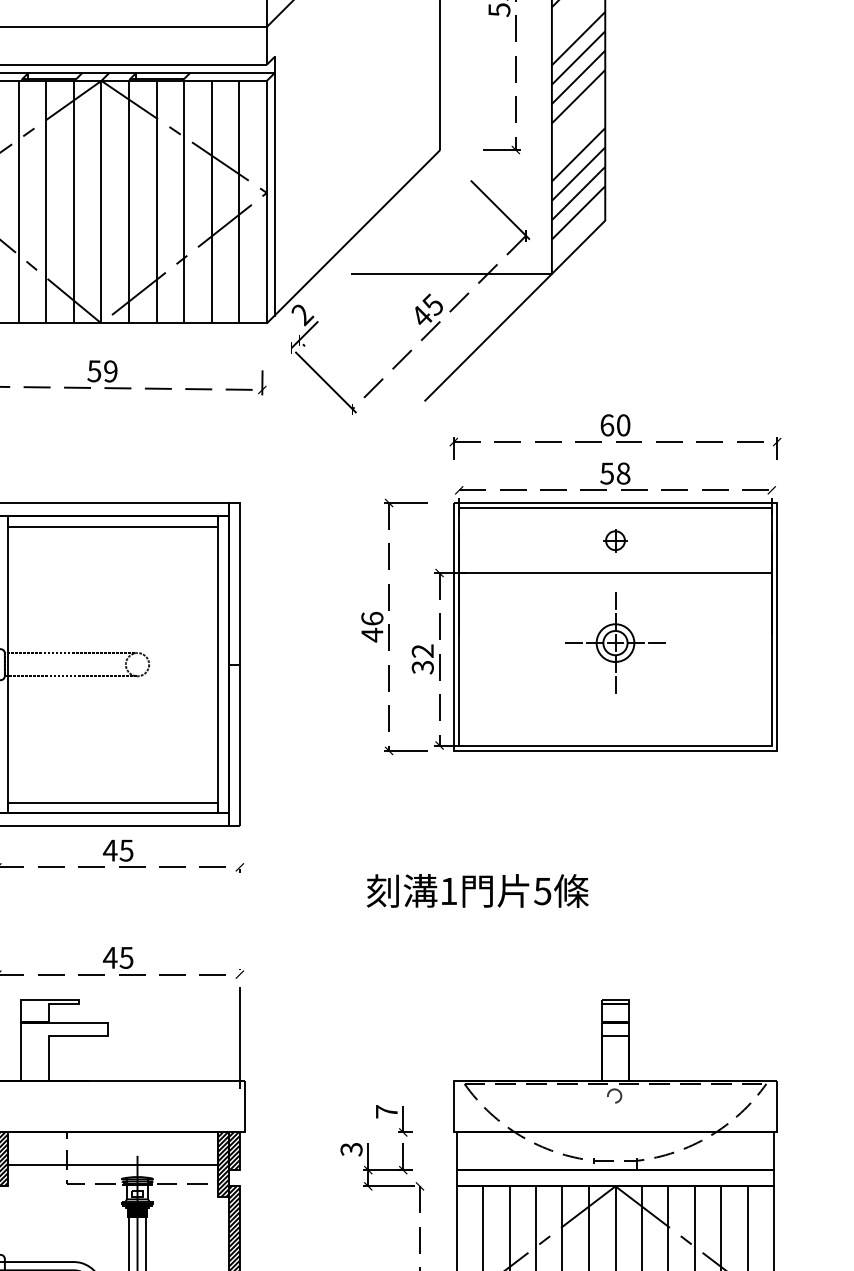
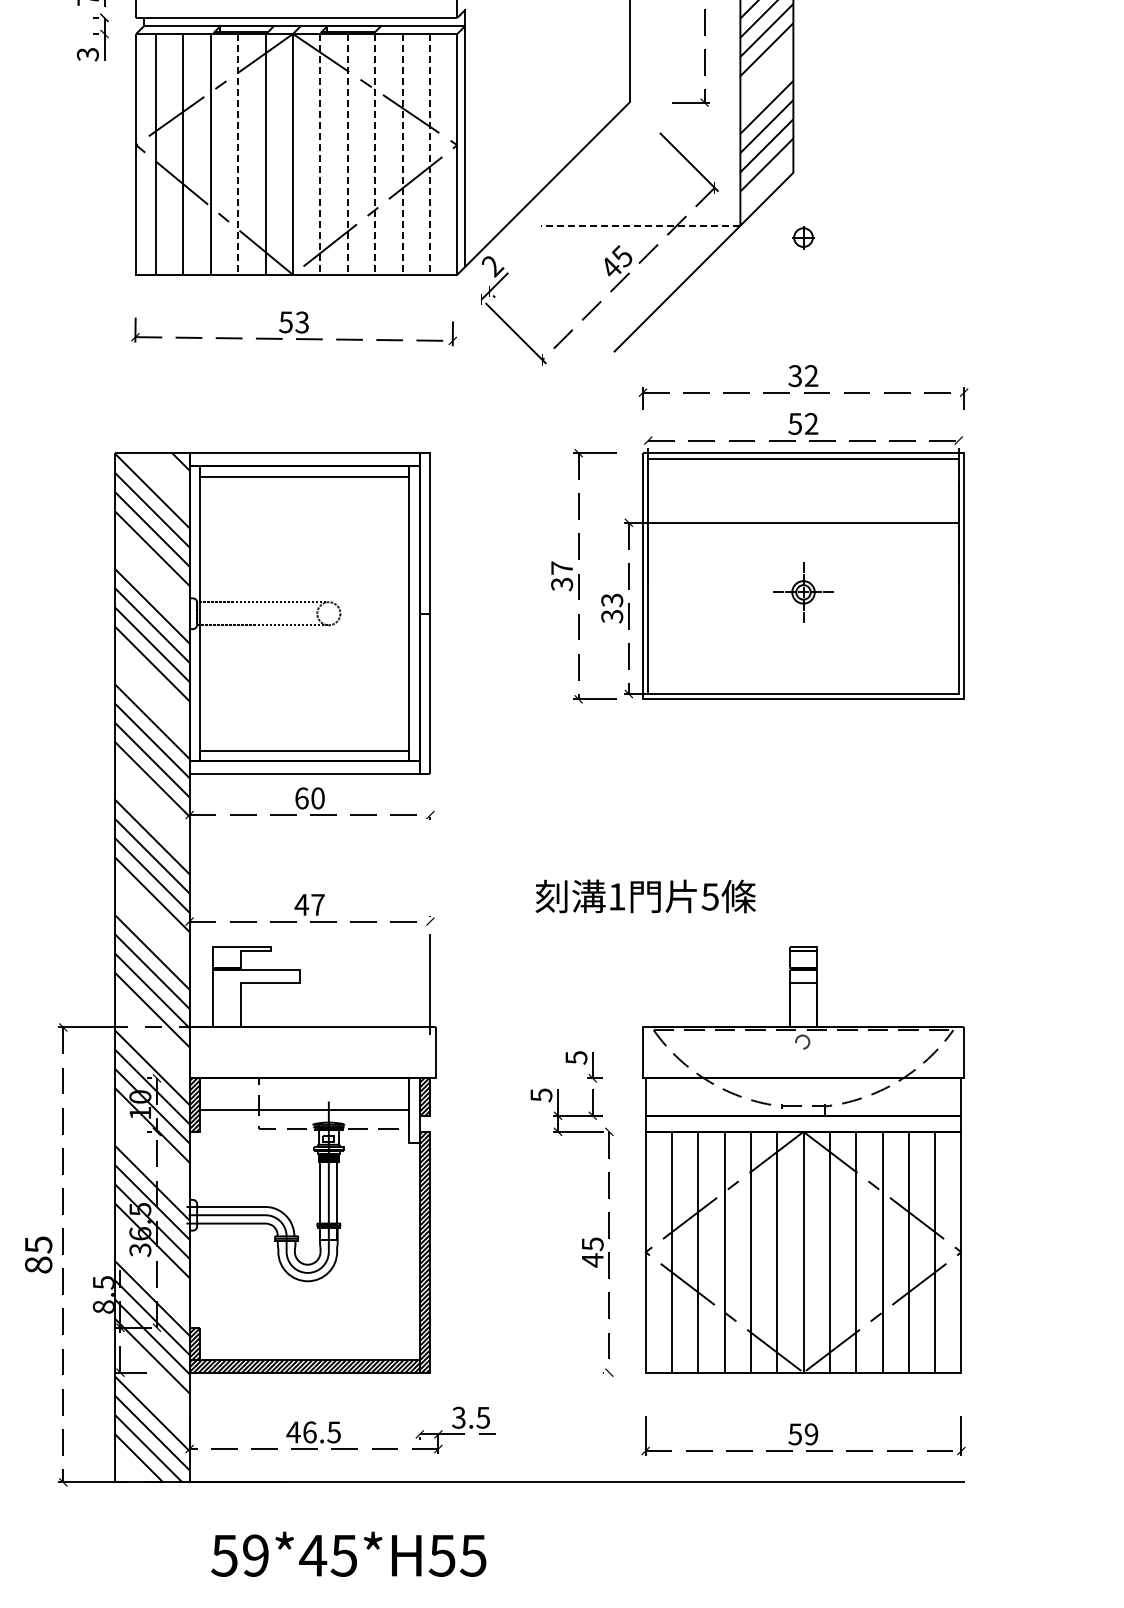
line: (46, 202) -> (238, 154), solid -> dashed
line: (129, 202) -> (320, 154), solid -> dashed
line: (156, 202) -> (347, 154), solid -> dashed
line: (184, 202) -> (375, 154), solid -> dashed
line: (211, 202) -> (402, 154), solid -> dashed
line: (238, 202) -> (429, 154), solid -> dashed
line: (451, 273) -> (640, 225), solid -> dashed
text: (109, 371) -> (301, 322), 59 -> 53
text: (615, 425) -> (803, 376), 60 -> 32
text: (623, 473) -> (811, 423), 58 -> 52
part: (615, 540) -> (803, 237), moved
text: (372, 627) -> (562, 576), 46 -> 37
part: (615, 643) -> (803, 592), size x0.6
text: (423, 651) -> (612, 600), 32 -> 33
text: (118, 850) -> (309, 798), 45 -> 60
text: (477, 890) -> (645, 896), moved
text: (126, 957) -> (317, 904), 45 -> 47
text: (386, 1111) -> (576, 1057), 7 -> 5
text: (350, 1148) -> (540, 1094), 3 -> 5
hatch: (223, 1164) -> (414, 1110), removed

